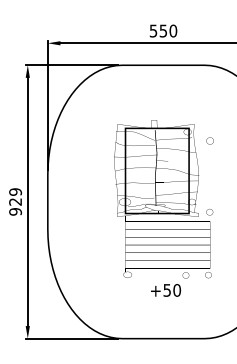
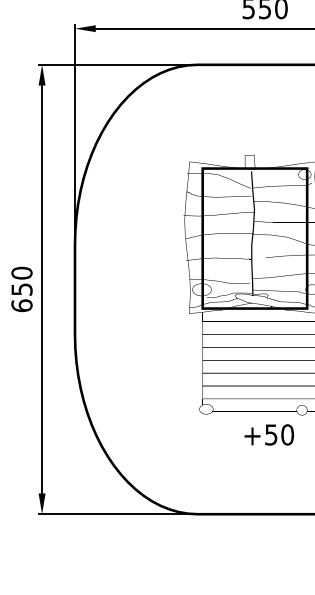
text: (15, 201) -> (21, 288), 929 -> 650

